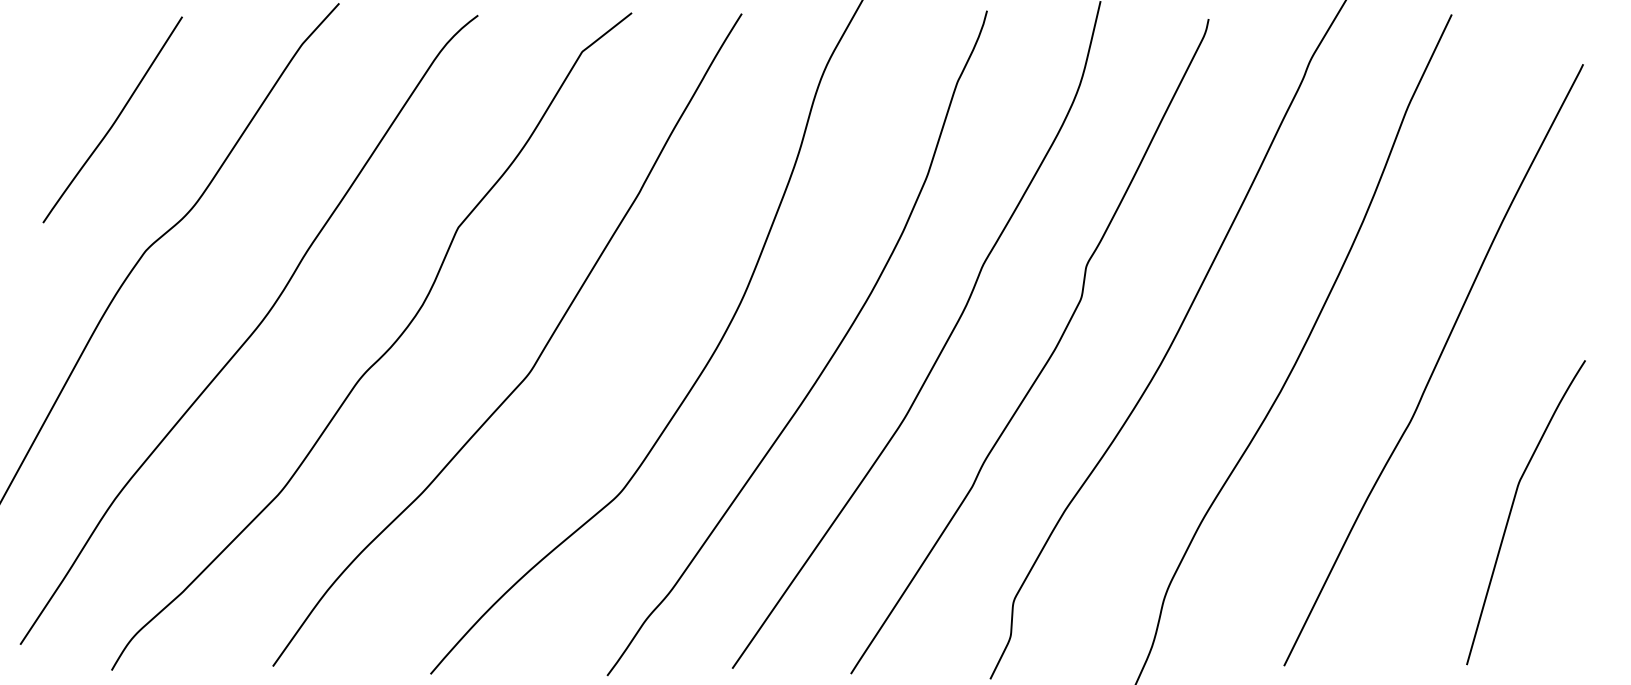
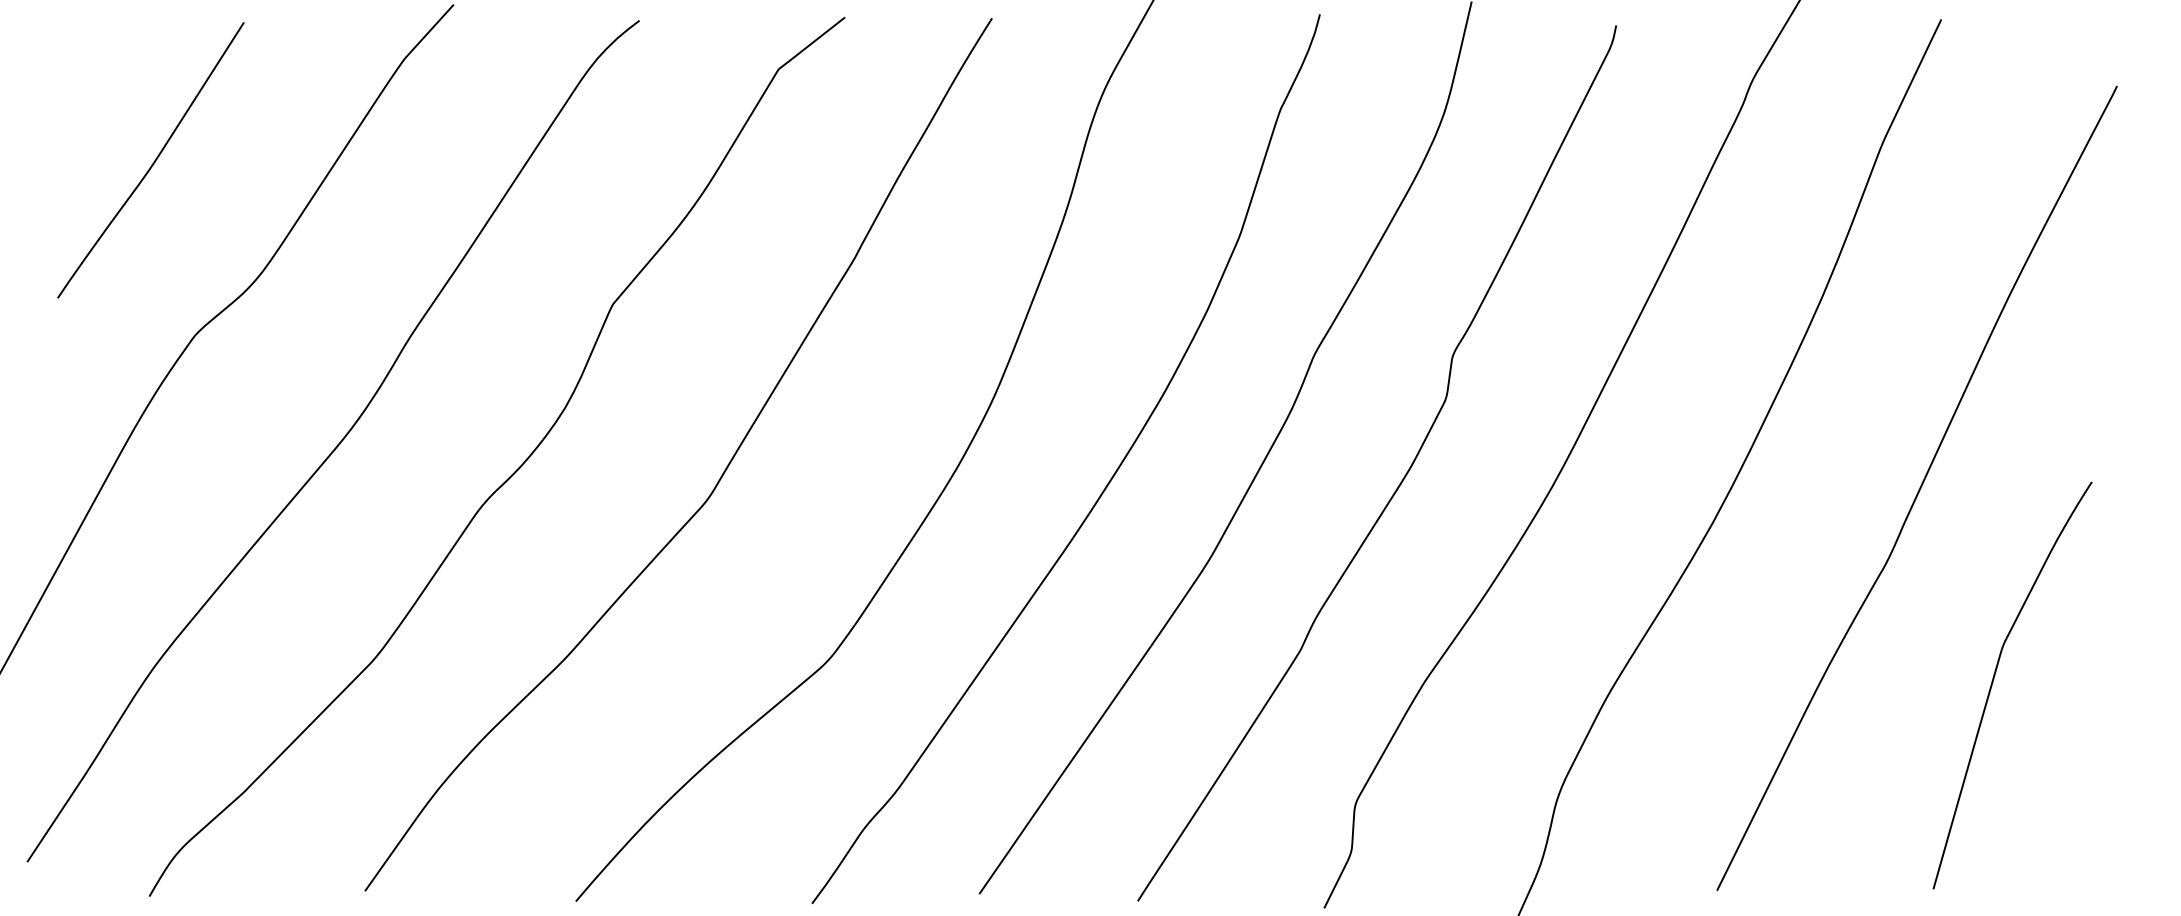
curve: (1512, 508) -> (1994, 679), moved

